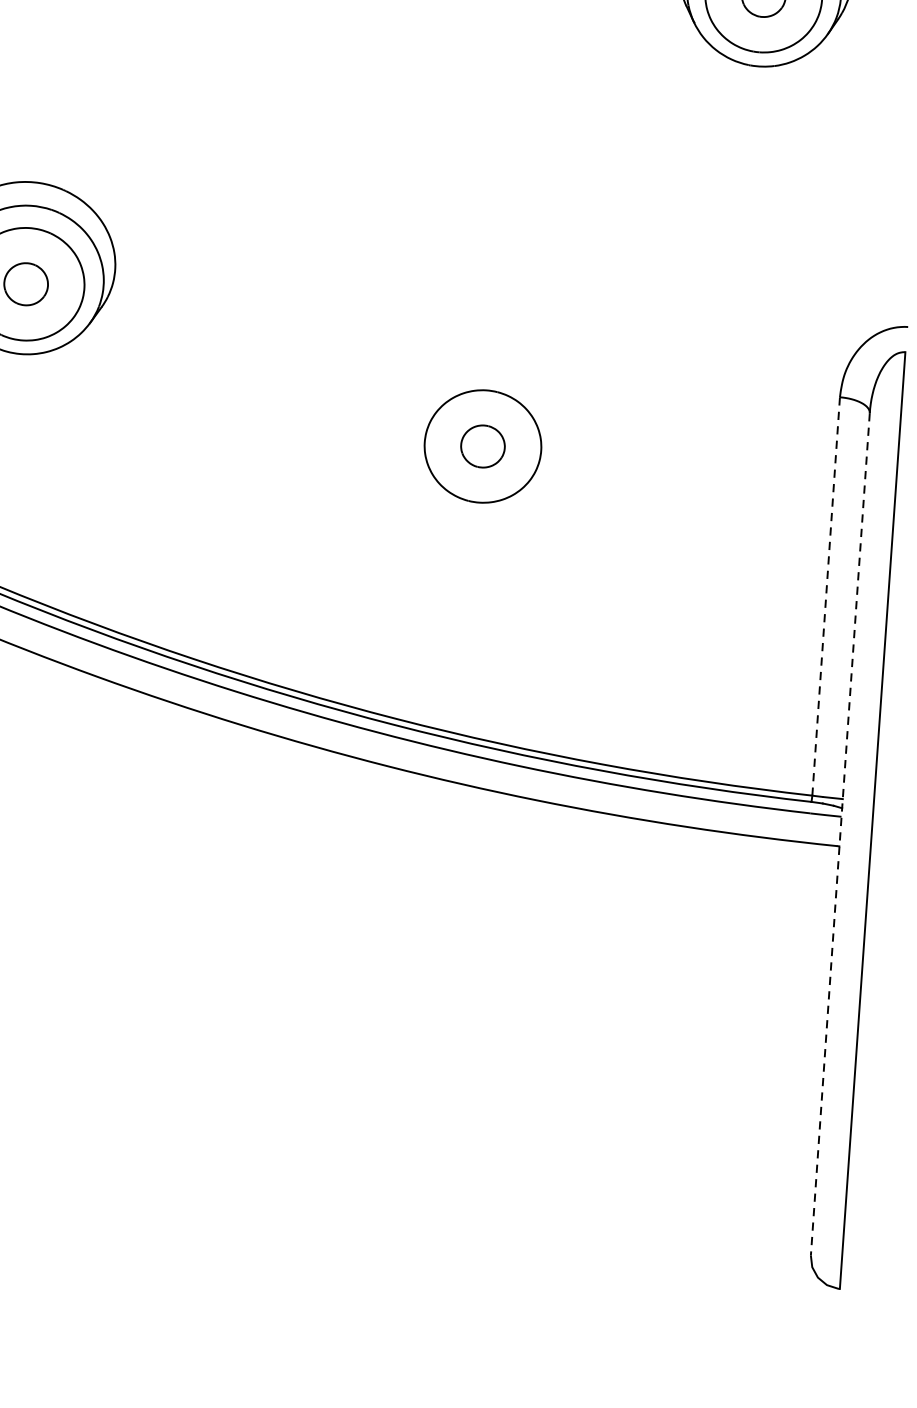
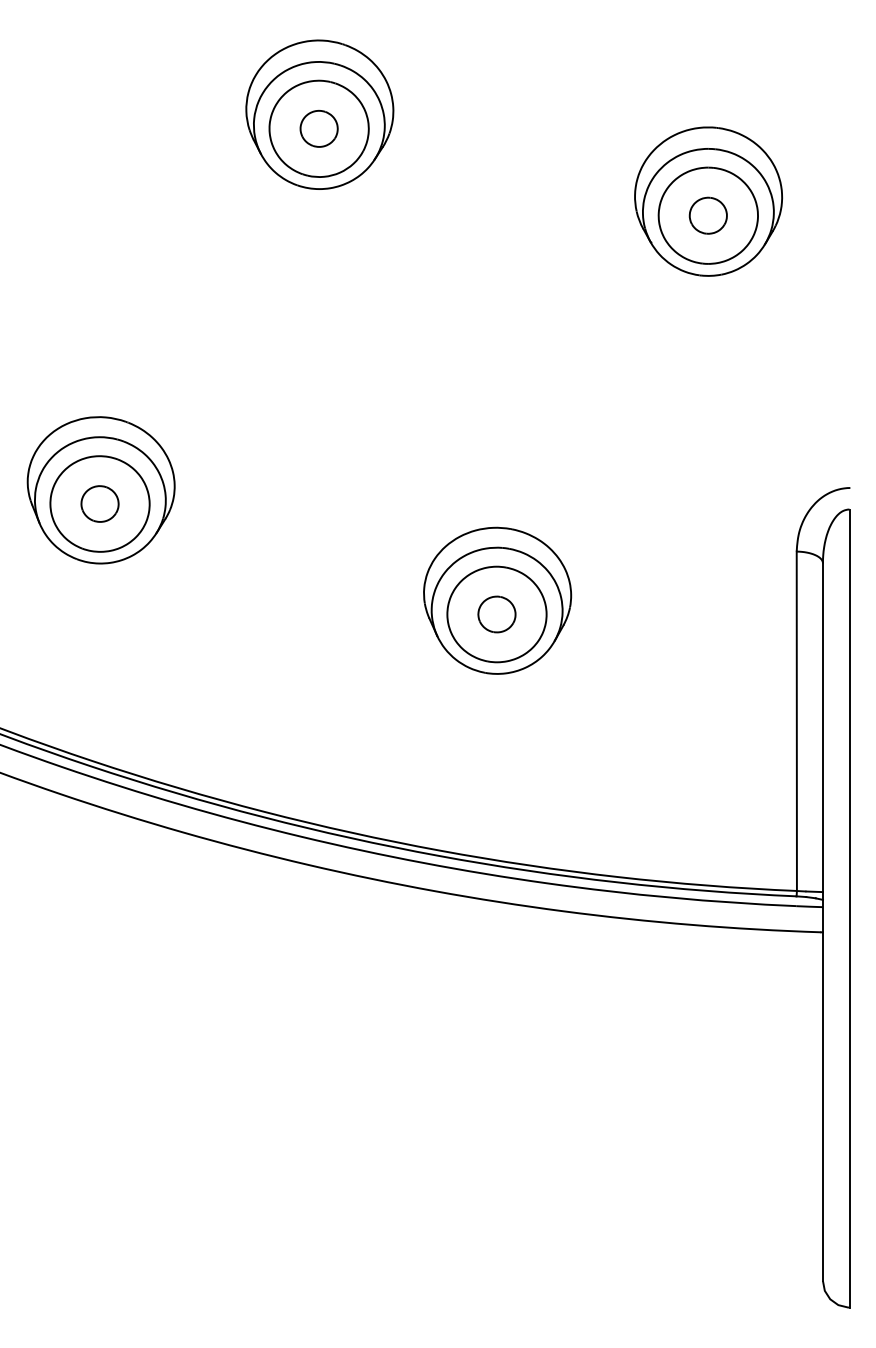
part: (484, 430) -> (497, 600), added
line: (825, 596) -> (796, 721), dashed -> solid
line: (839, 834) -> (822, 922), dashed -> solid

